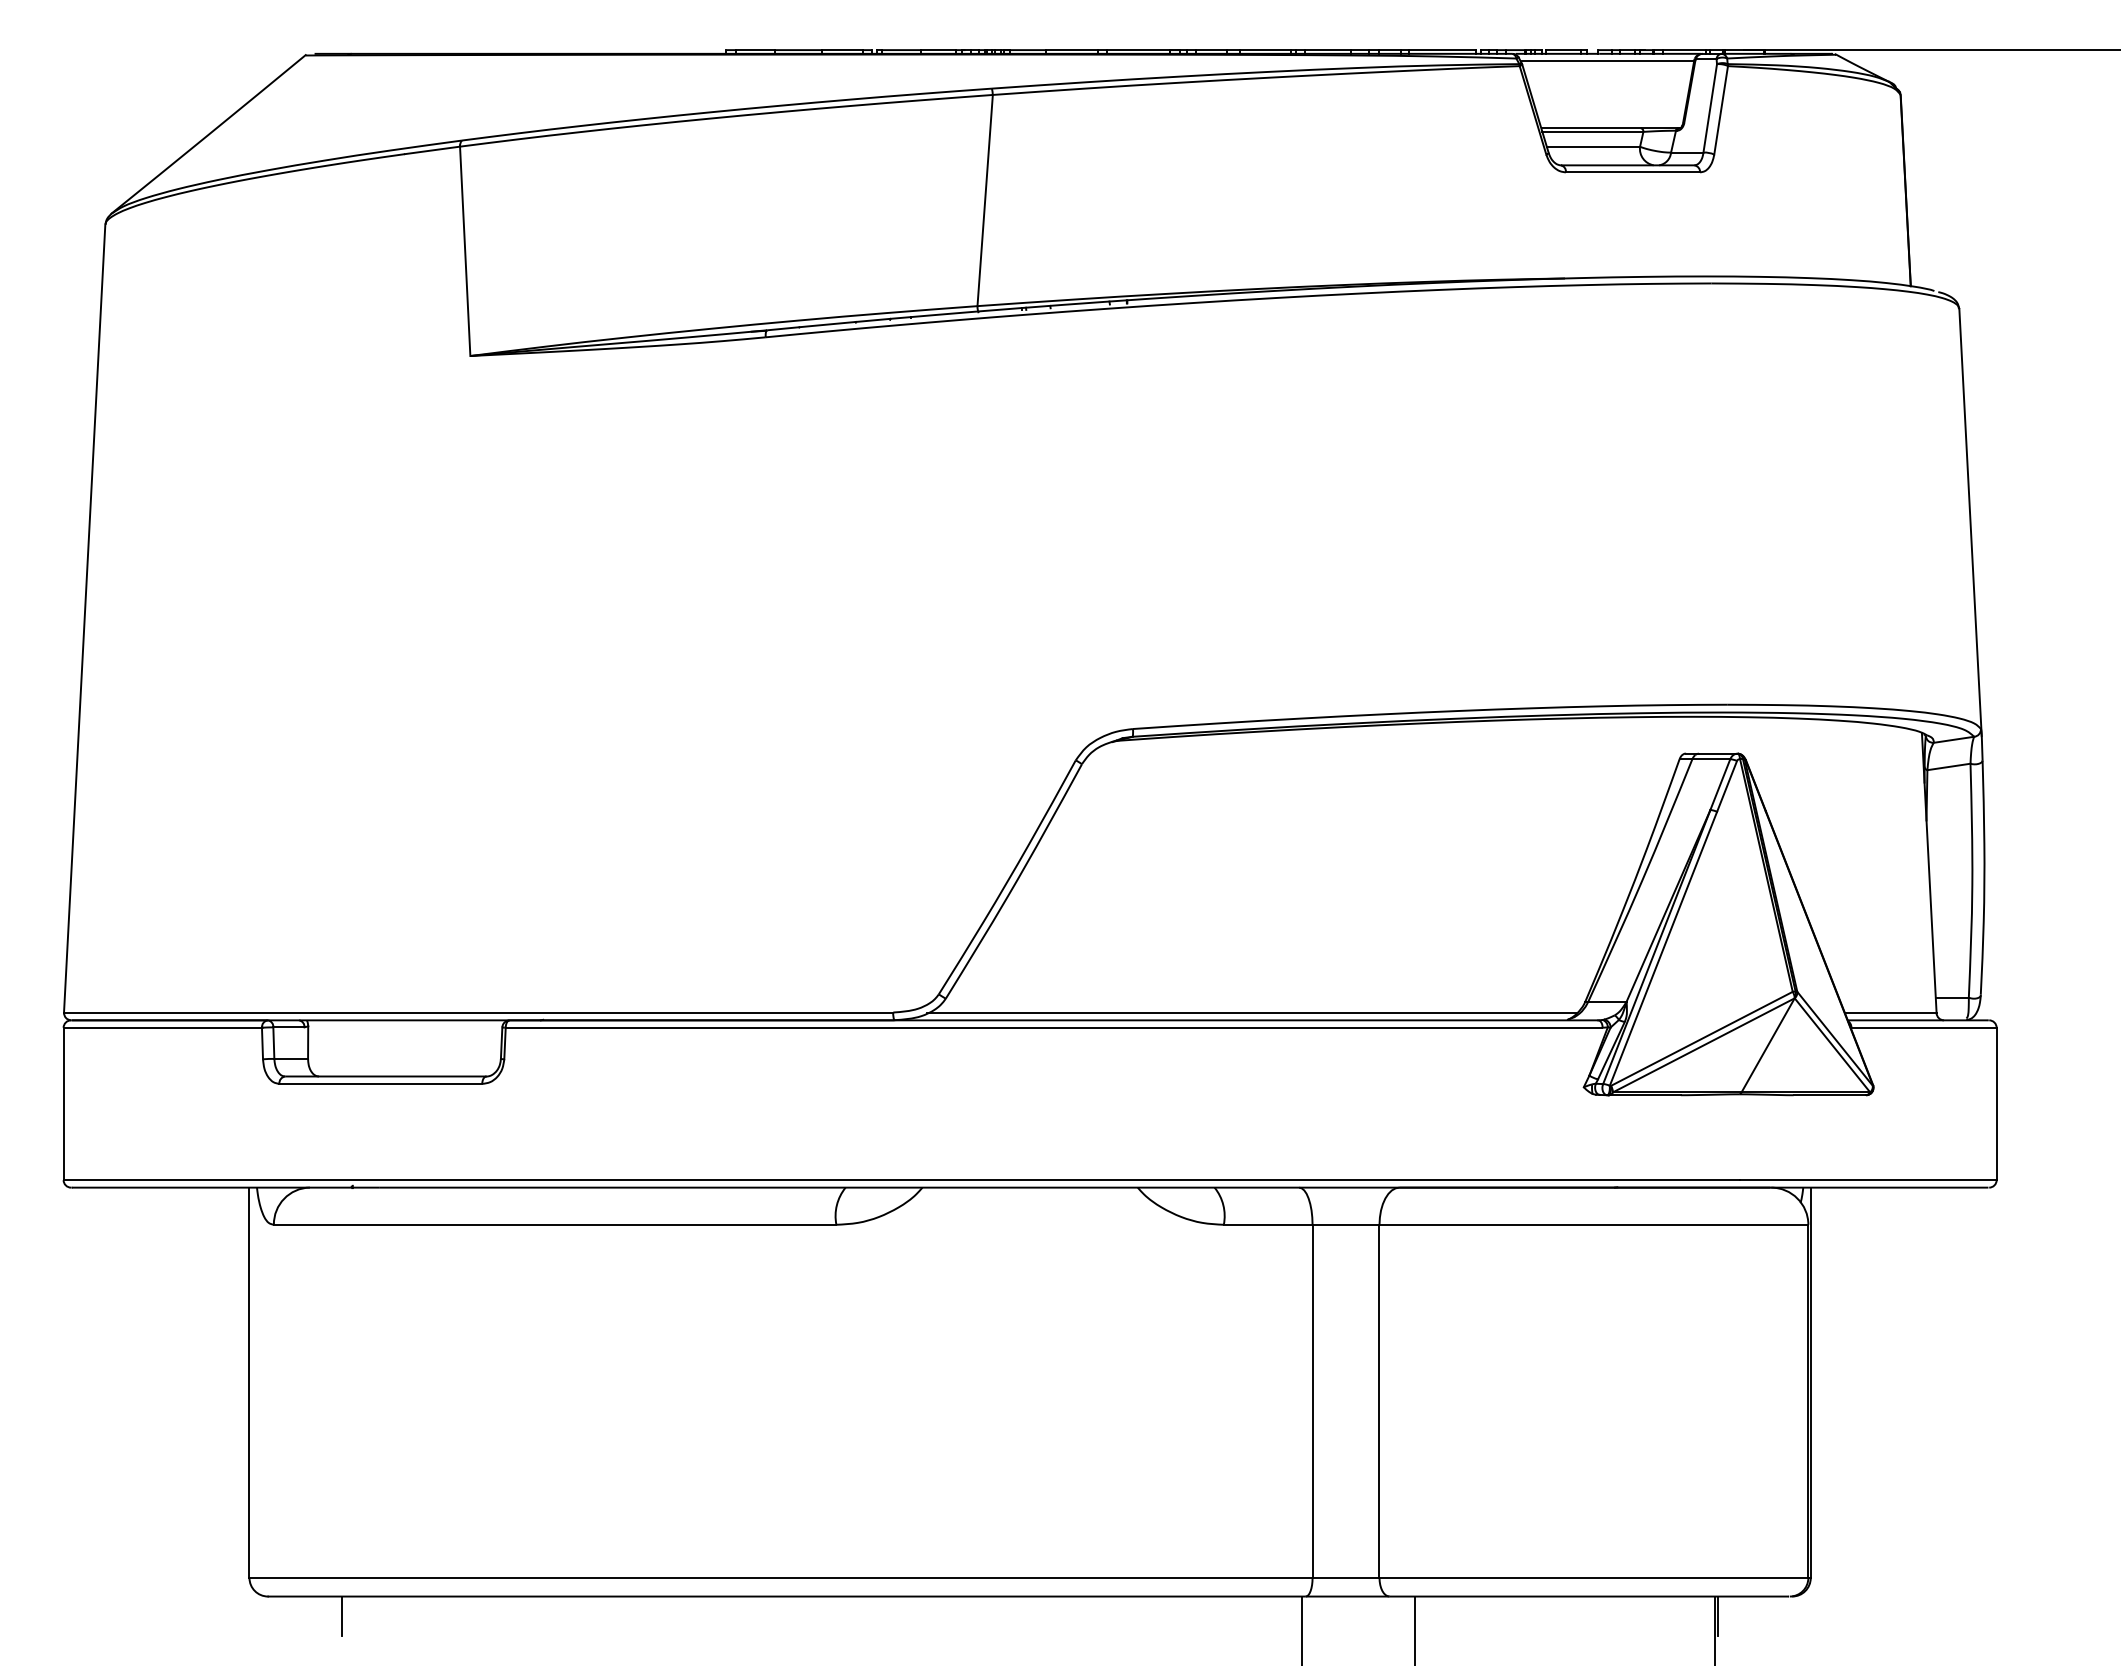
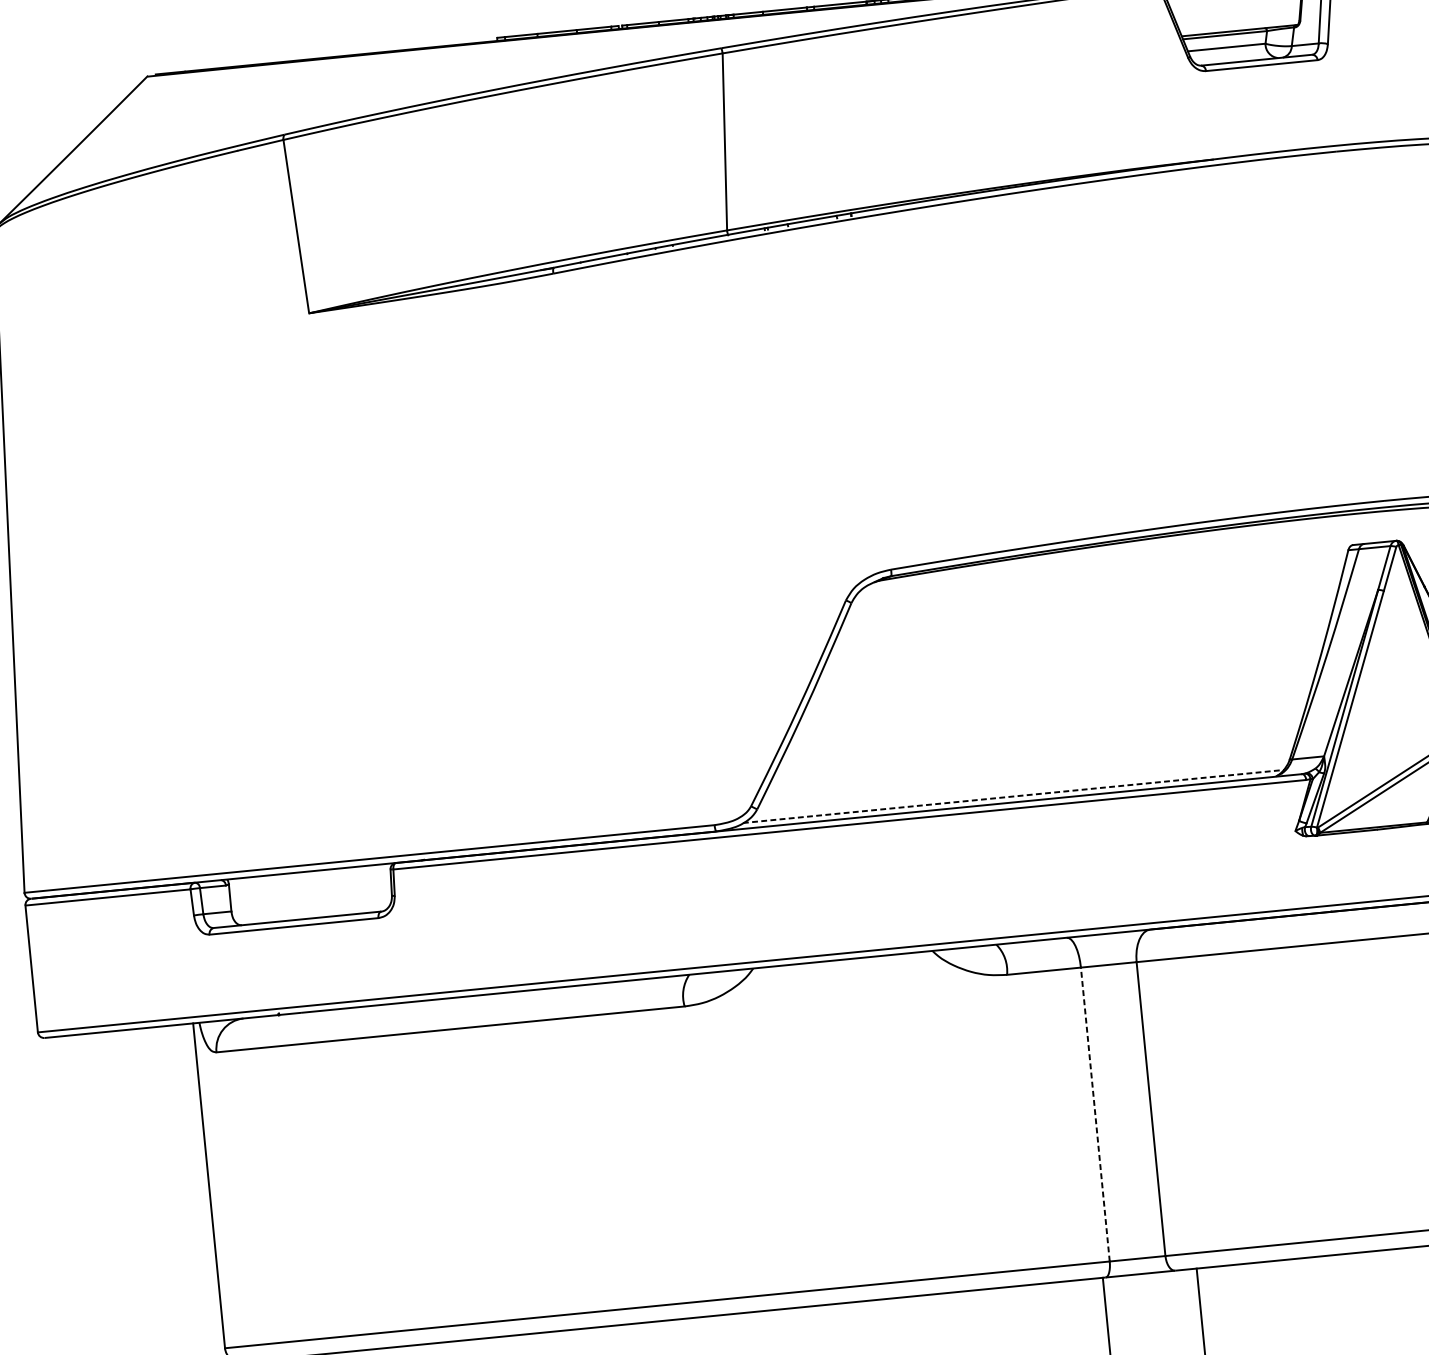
line: (1252, 1013) -> (1013, 796), solid -> dashed
line: (1312, 1401) -> (1095, 1114), solid -> dashed

